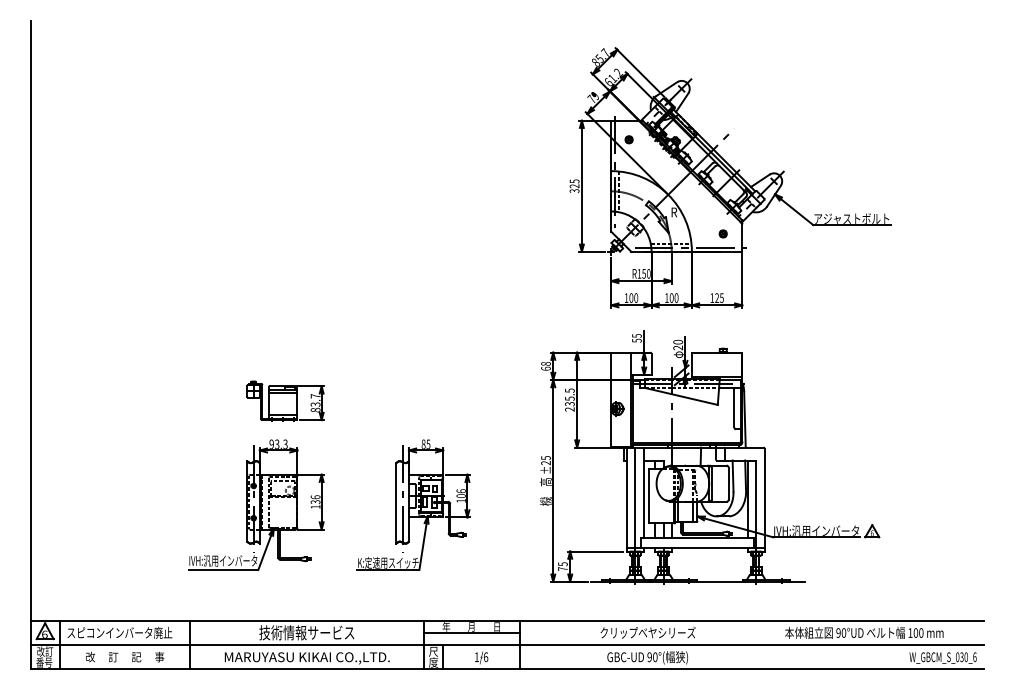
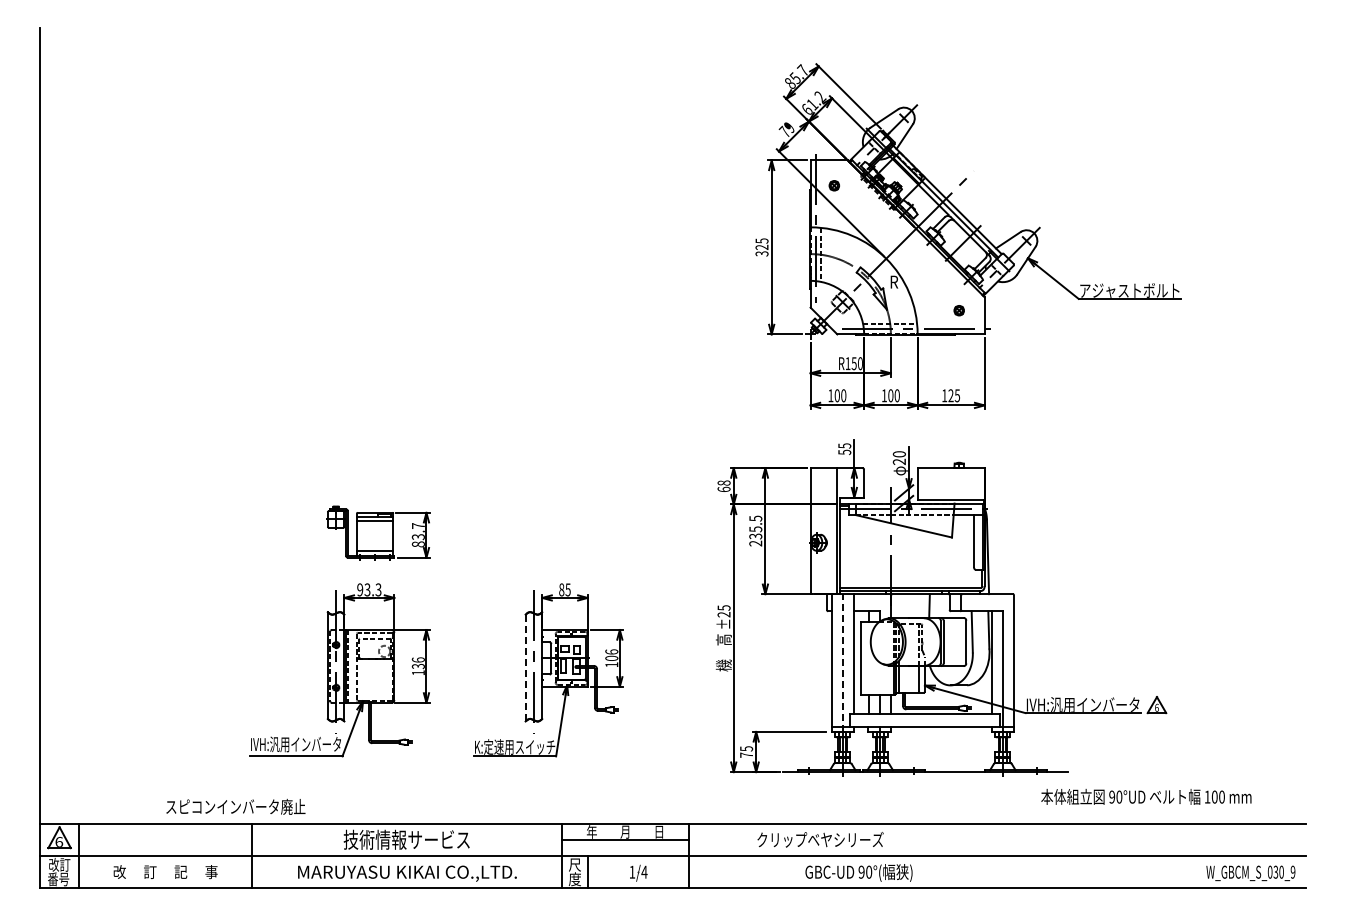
line: (635, 499) -> (842, 663), solid -> dashed
line: (396, 502) -> (525, 667), solid -> dashed
text: (119, 632) -> (235, 806), moved
text: (648, 632) -> (820, 839), moved
text: (864, 632) -> (1146, 796), moved
text: (486, 656) -> (644, 871), 1/6 -> 1/4
text: (974, 656) -> (1292, 871), W_GBCM_S_030_6 -> W_GBCM_S_030_9

